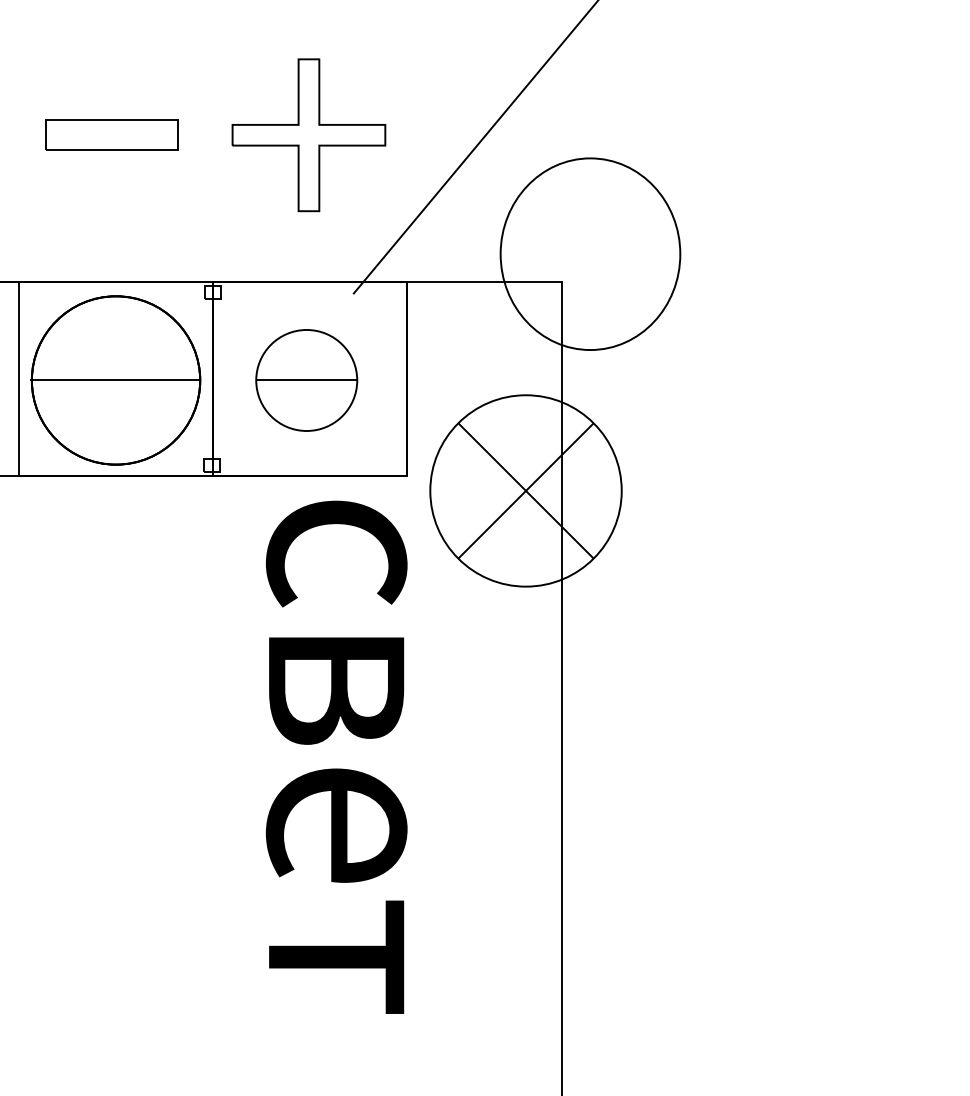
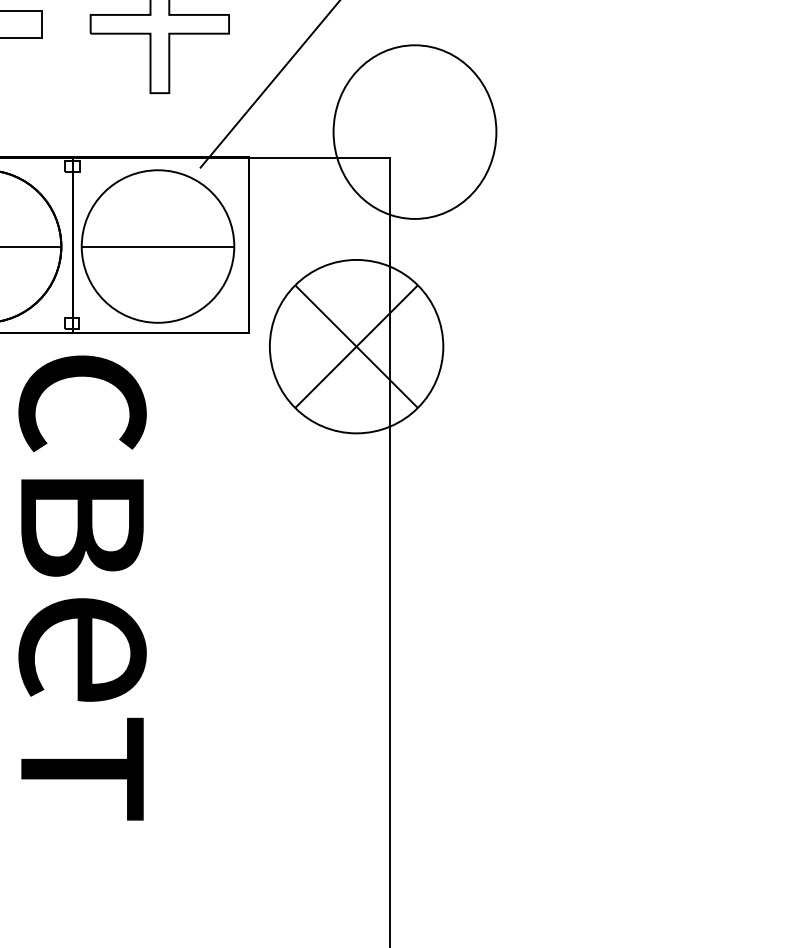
part: (306, 380) -> (157, 246), size x1.67
text: (336, 756) -> (82, 587), moved

